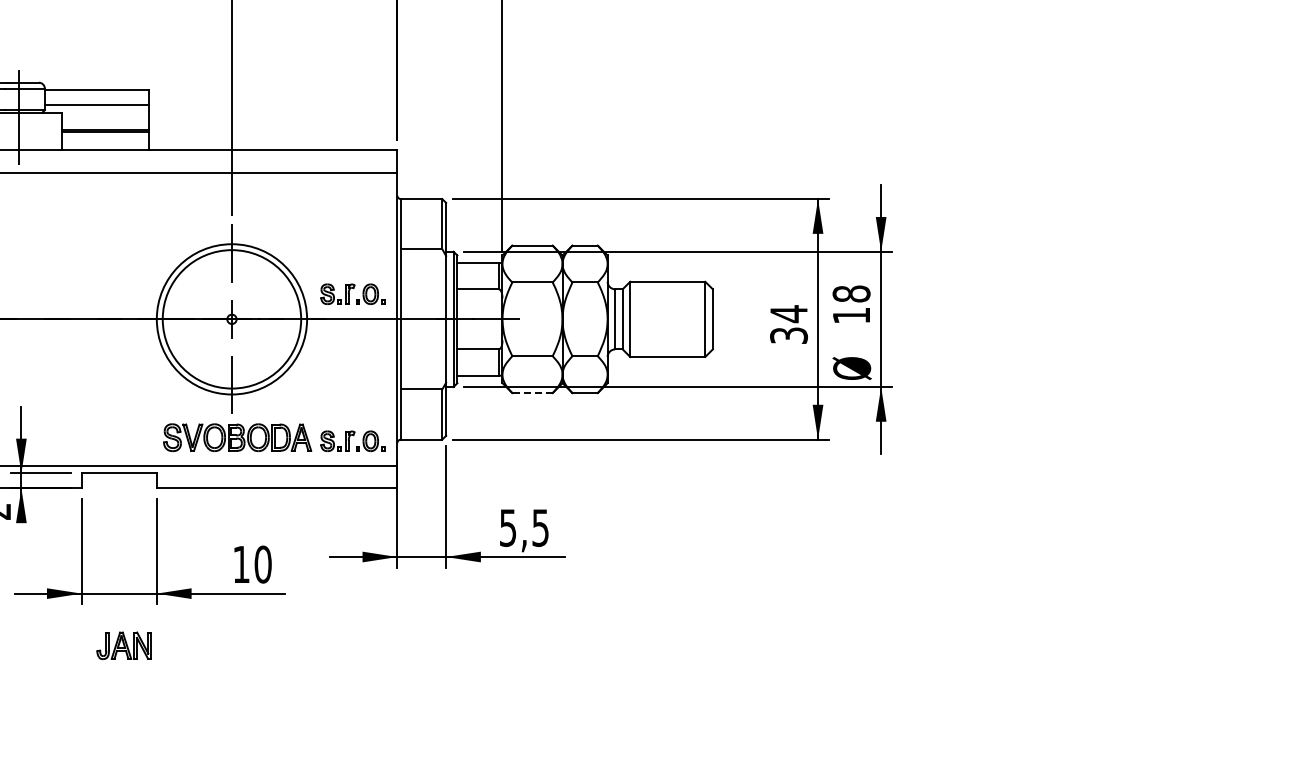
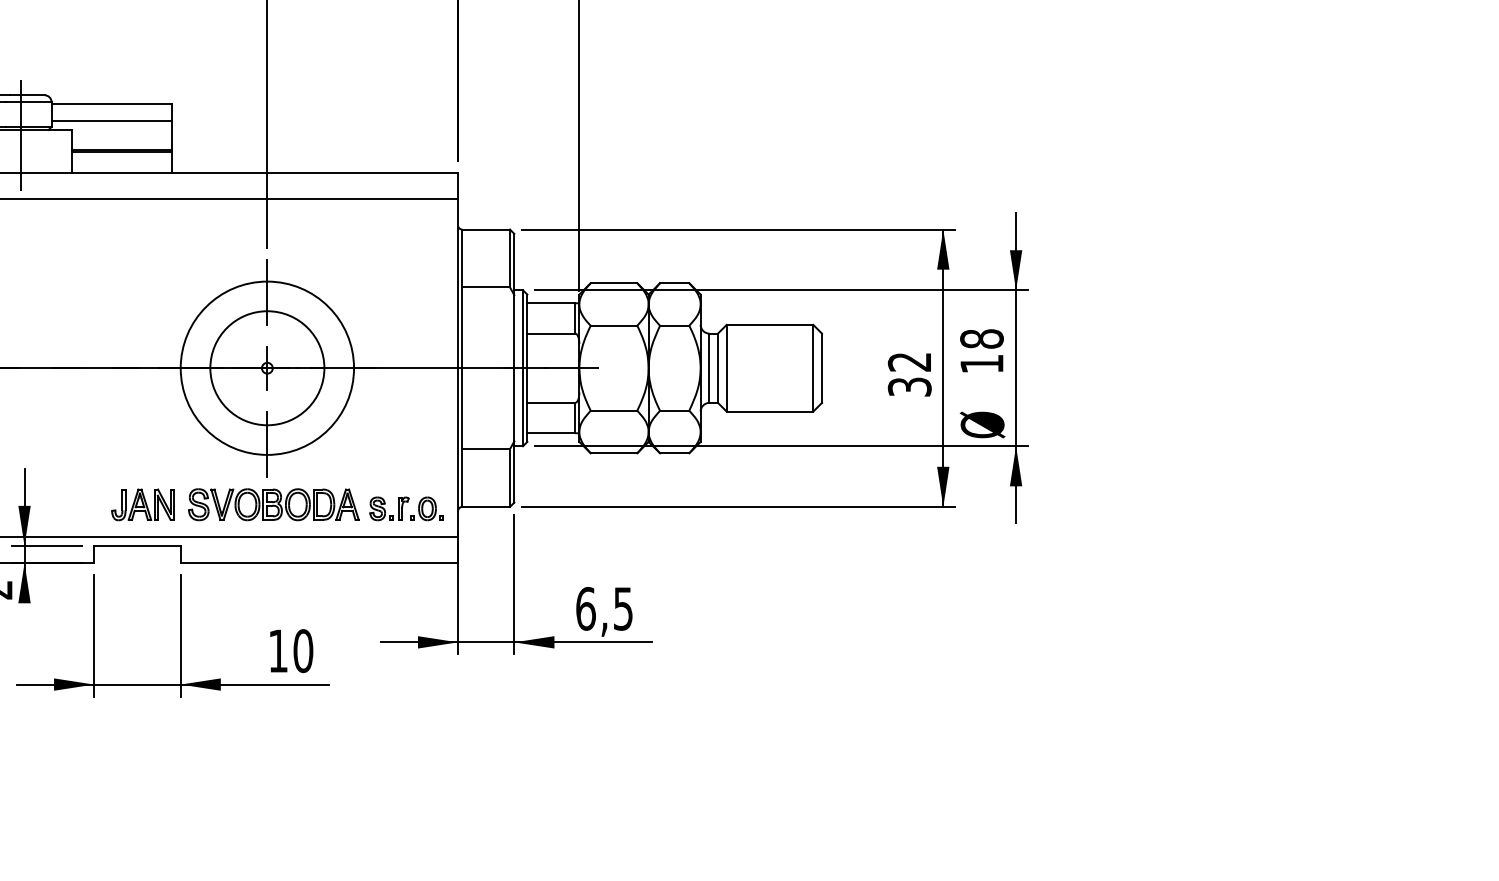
part: (352, 294) -> (406, 339), removed
text: (788, 314) -> (909, 362), 34 -> 32
circle: (231, 318) -> (266, 367), size x0.71
line: (532, 393) -> (613, 453), dashed -> solid
text: (507, 528) -> (585, 609), 5,5 -> 6,5
part: (123, 645) -> (142, 504), moved

